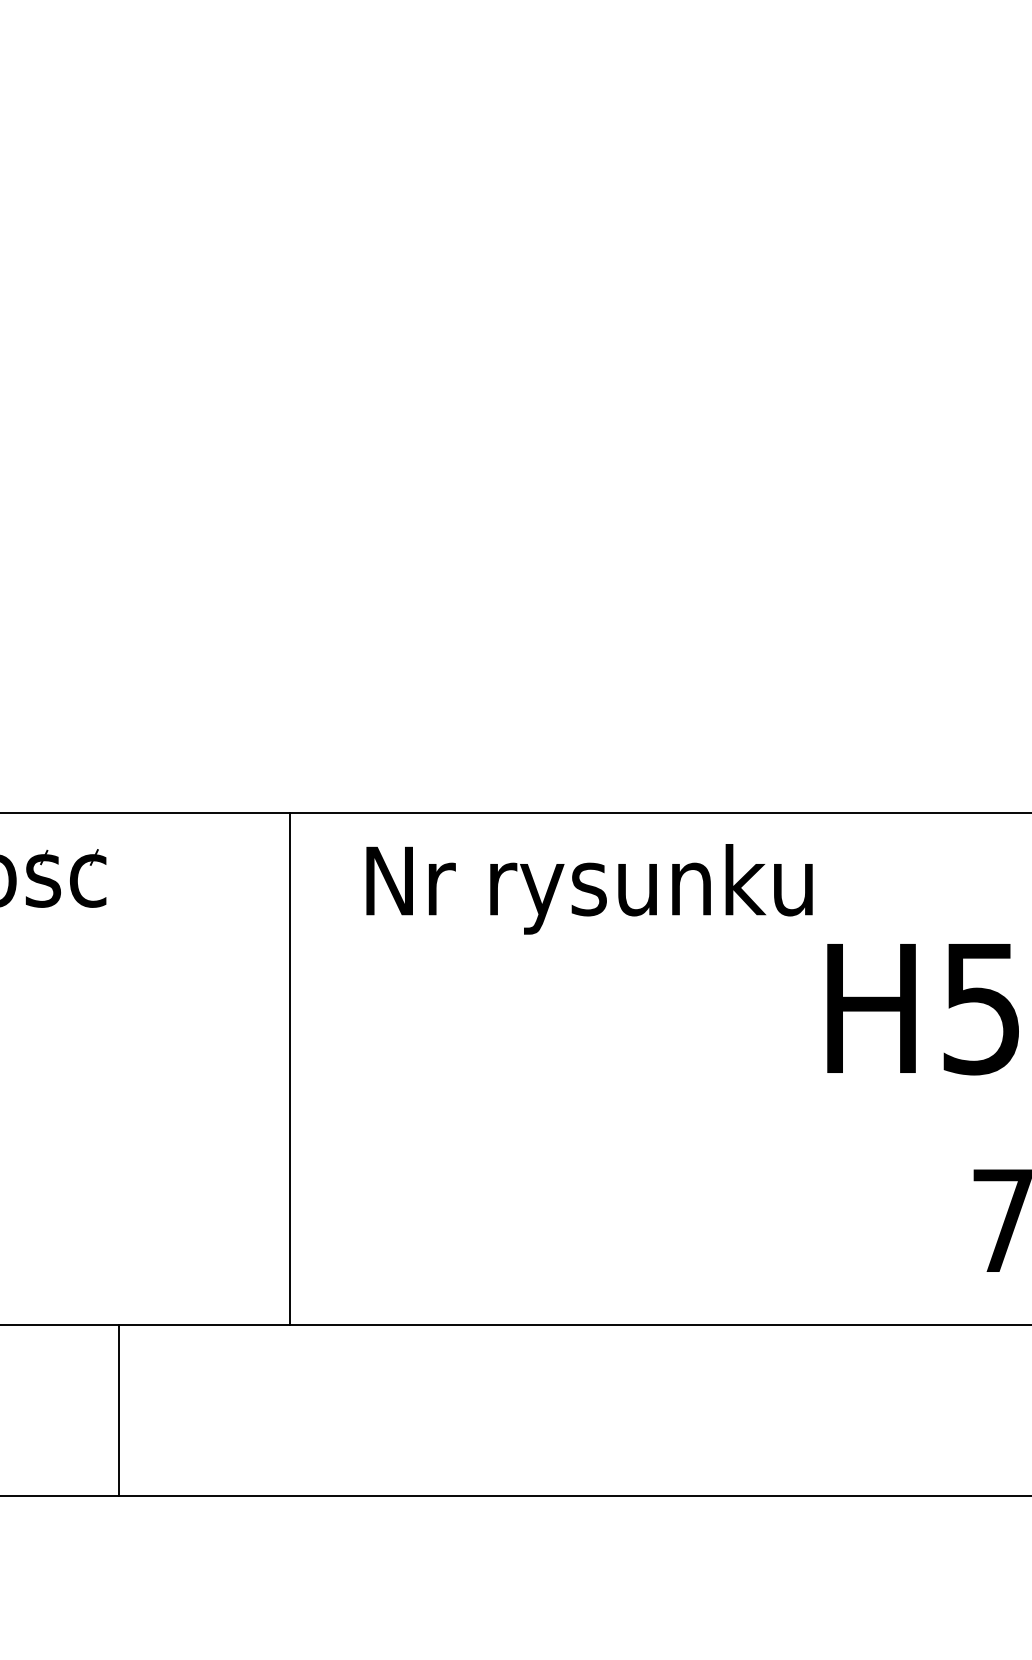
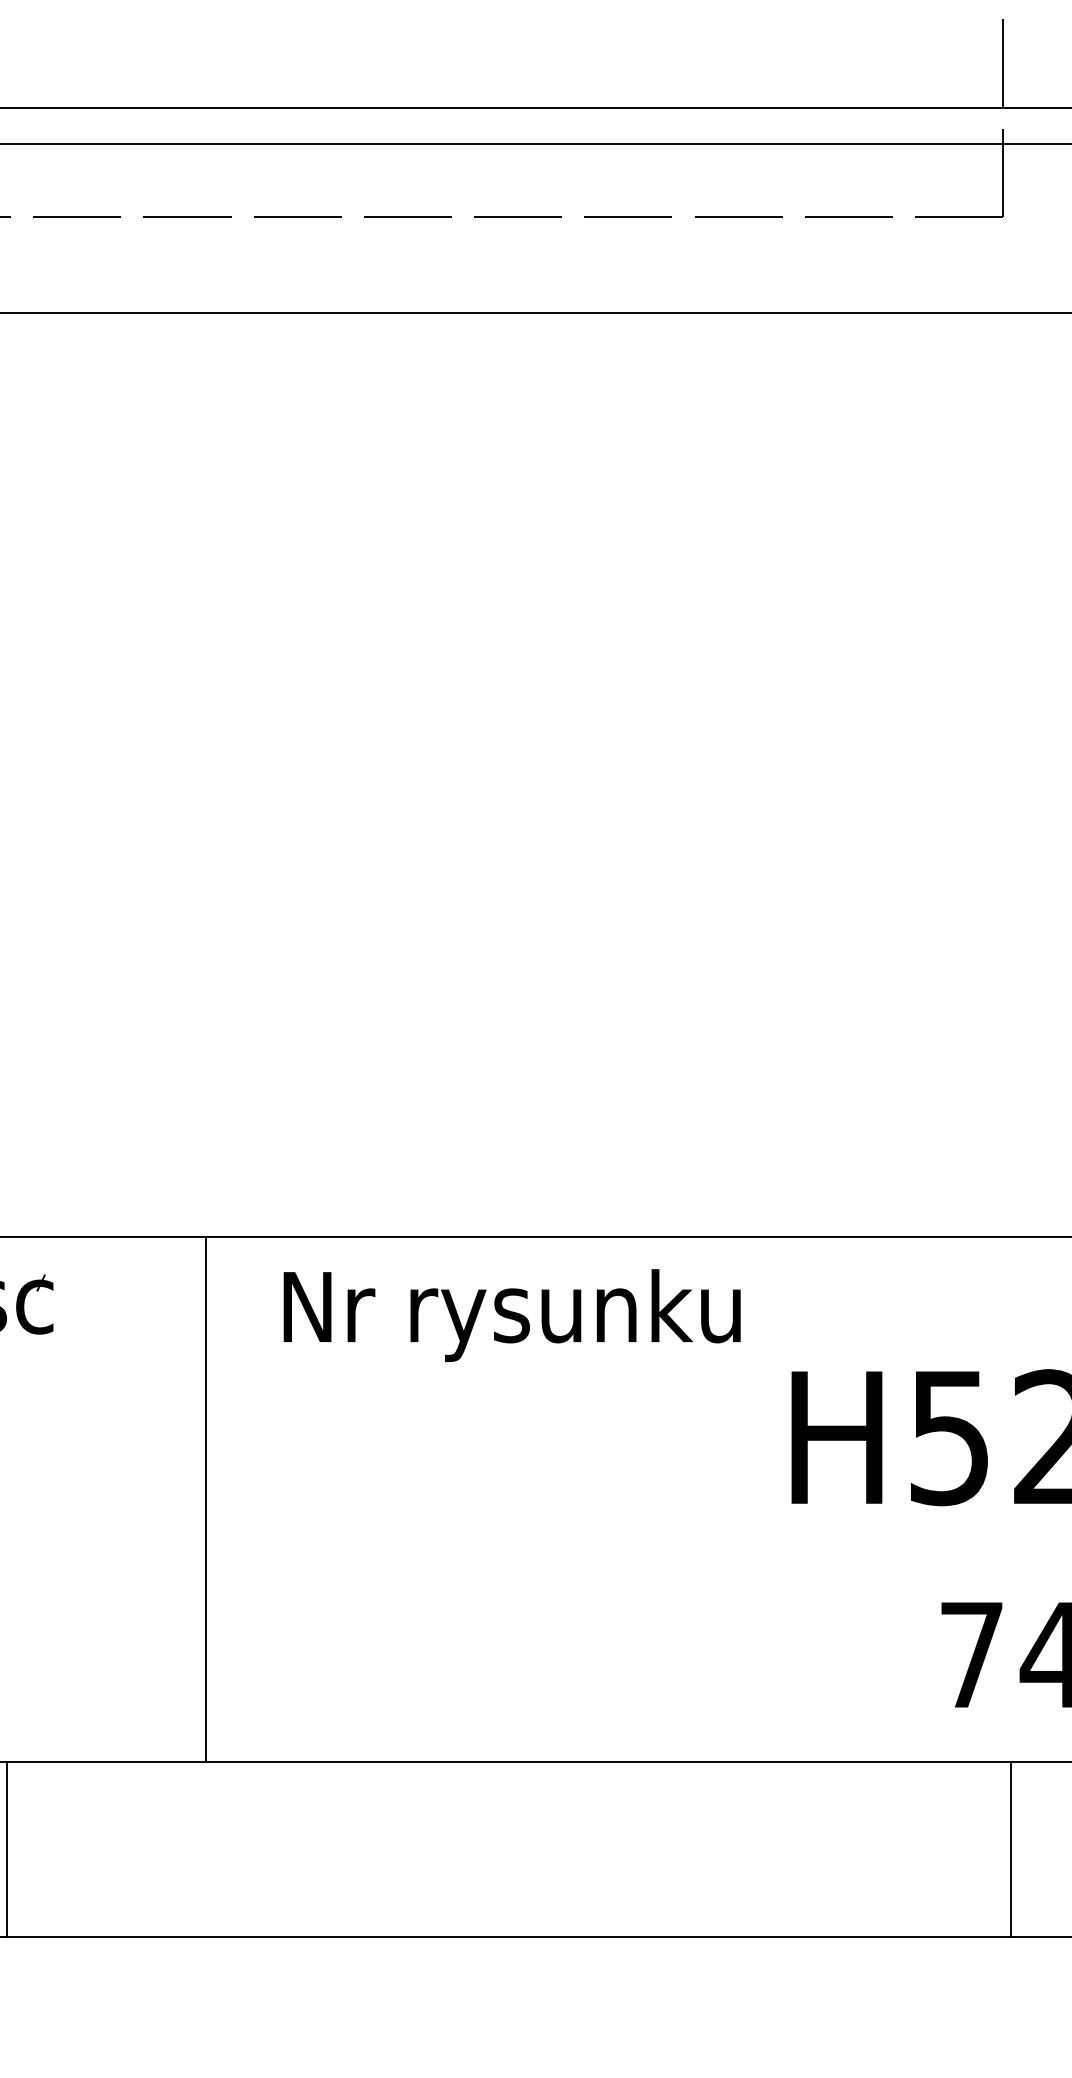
text: (588, 889) -> (511, 1315), moved
line: (290, 1068) -> (206, 1499), moved
line: (119, 1409) -> (7, 1848), moved

